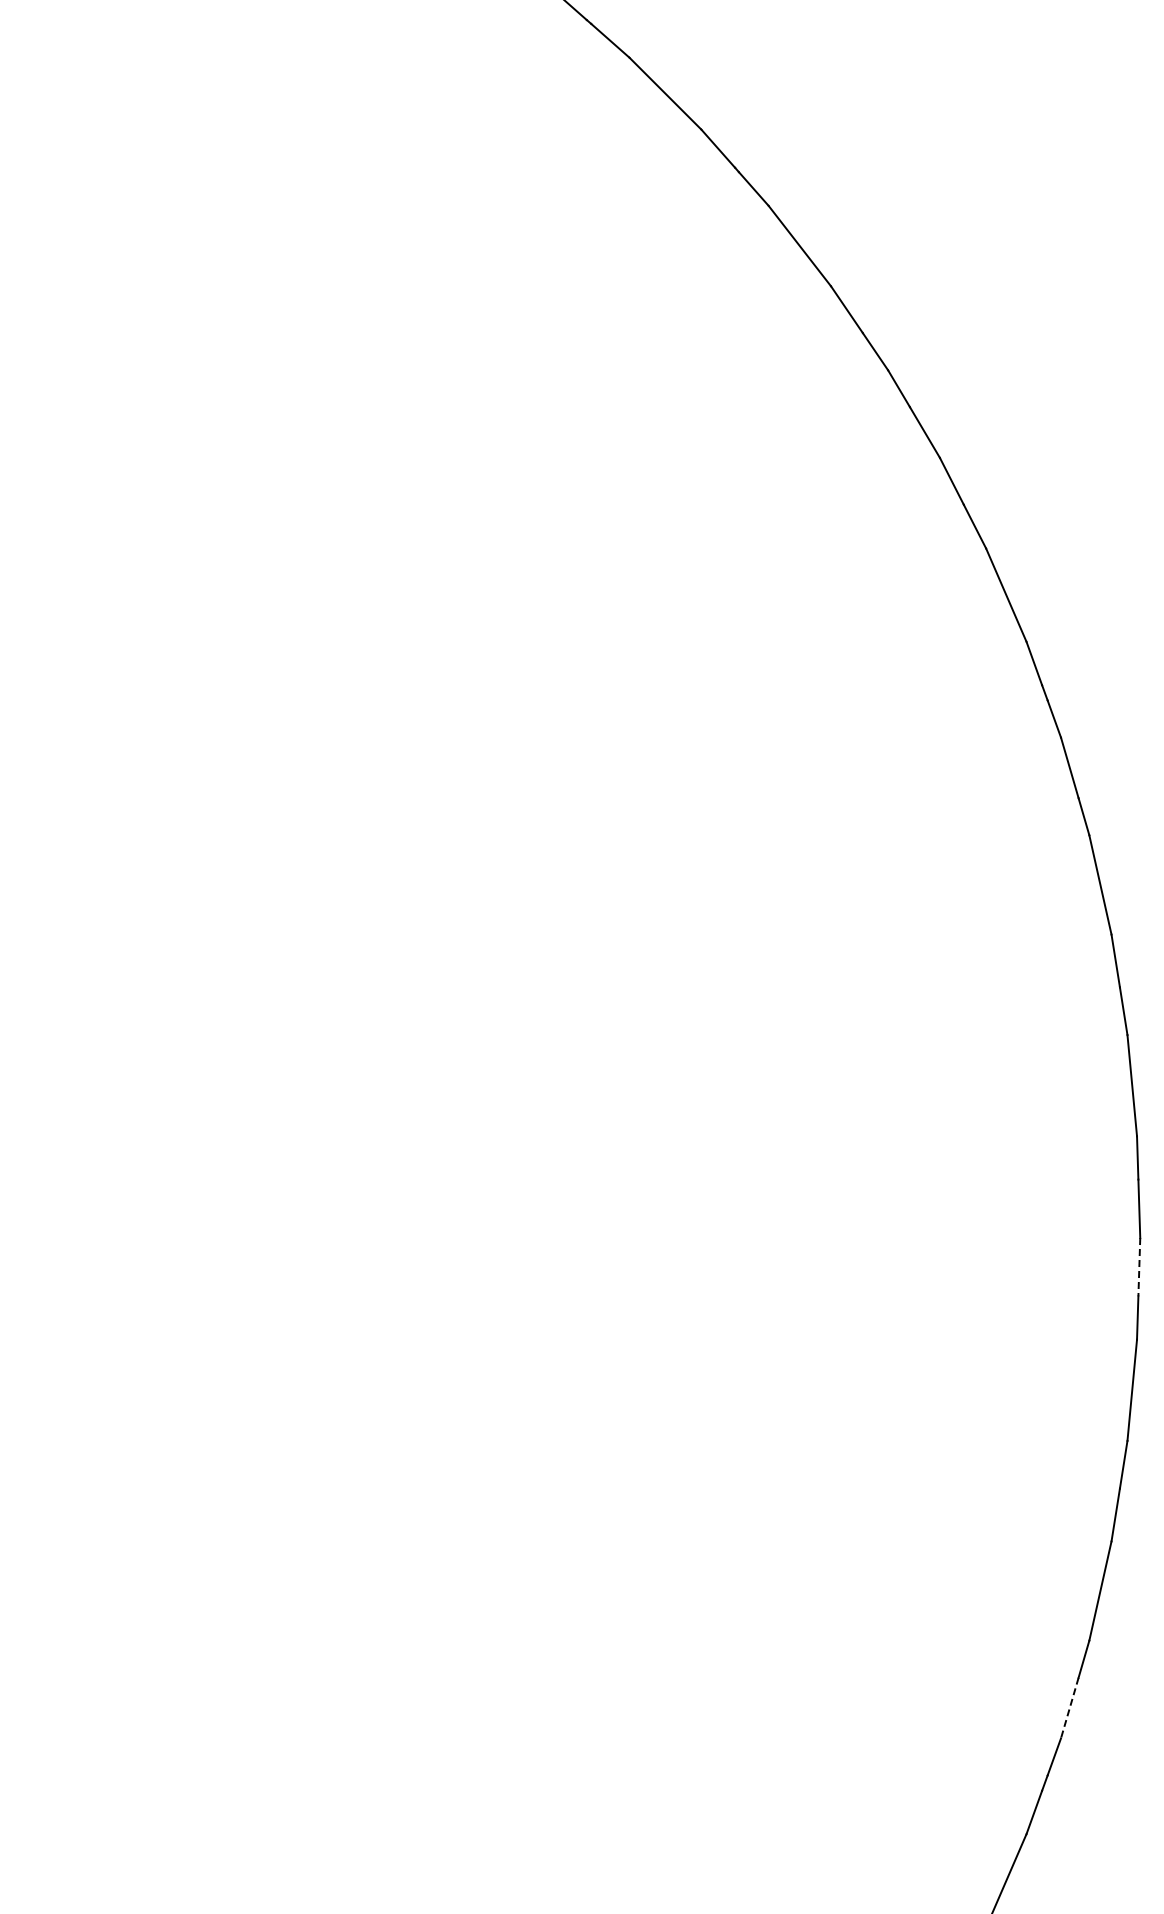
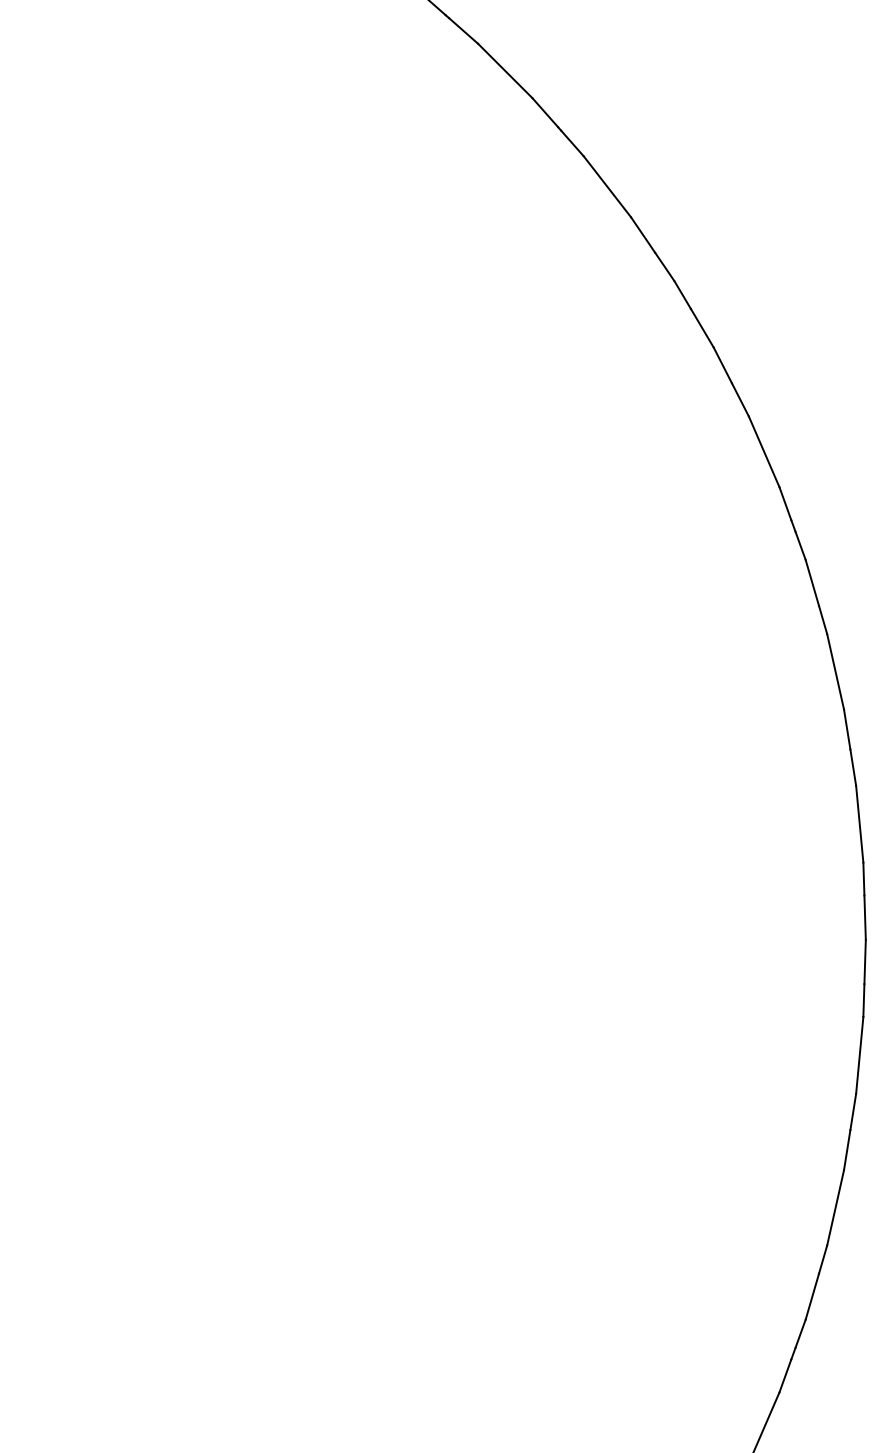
line: (1139, 1267) -> (865, 962), dashed -> solid
line: (1069, 1708) -> (812, 1297), dashed -> solid

